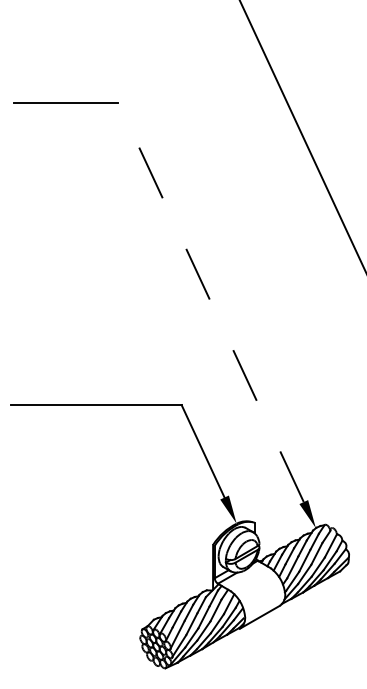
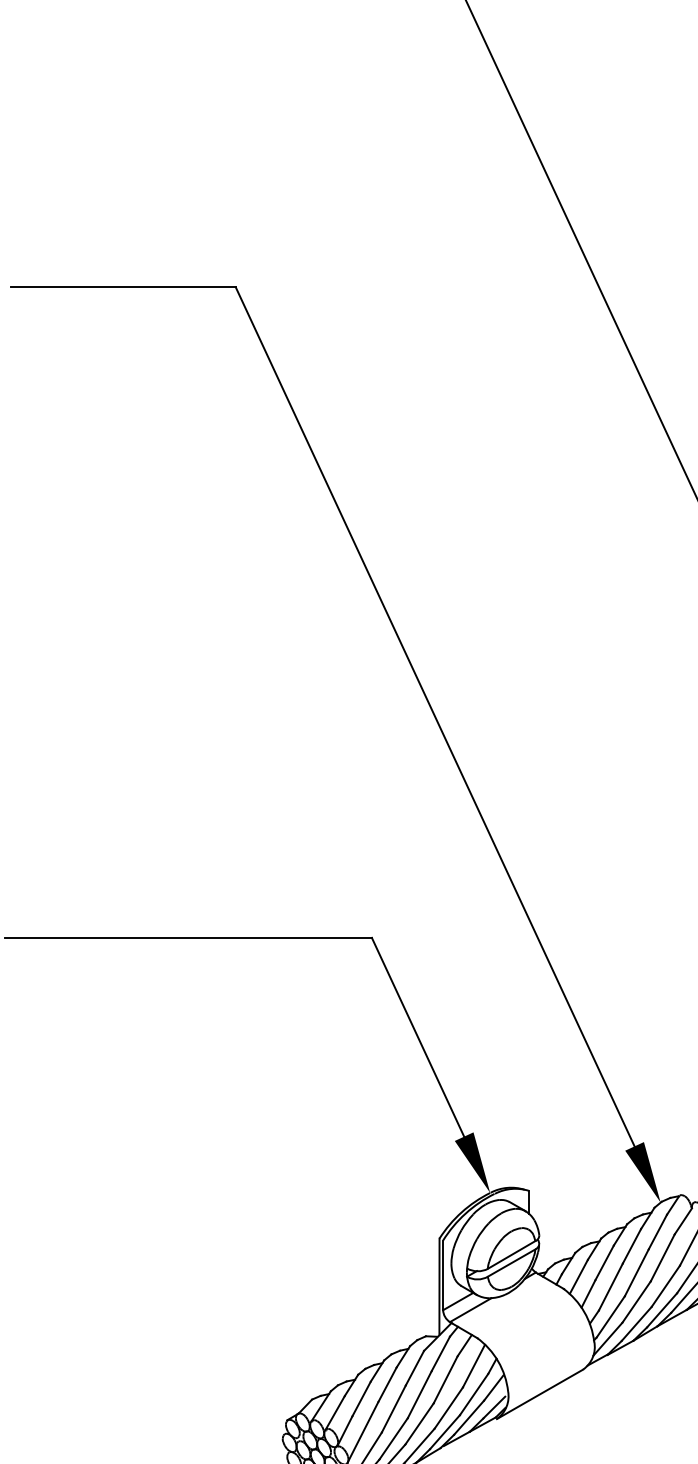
line: (210, 301) -> (433, 714), dashed -> solid

